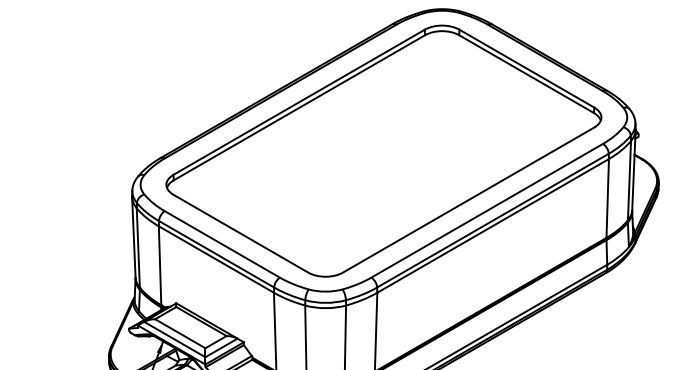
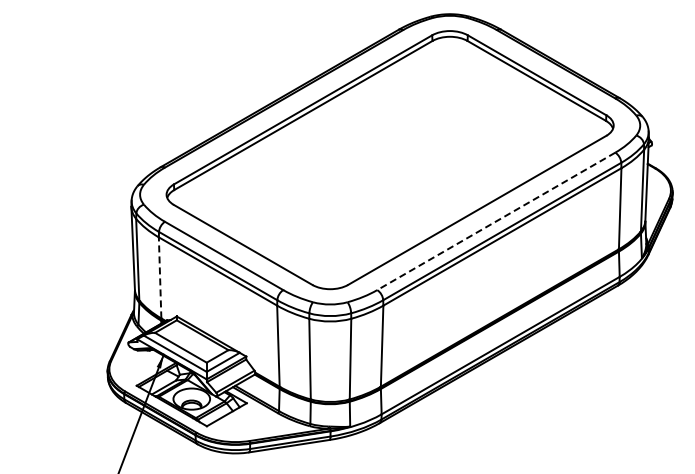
line: (486, 210) -> (495, 221), solid -> dashed
line: (160, 265) -> (160, 277), solid -> dashed

